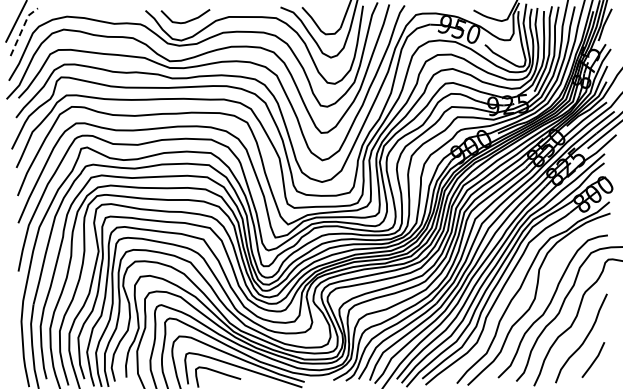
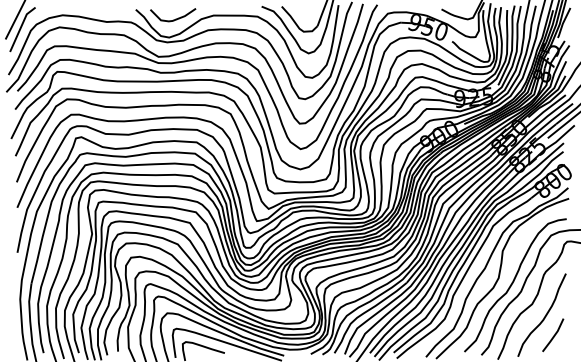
line: (22, 29) -> (21, 27), dashed -> solid

